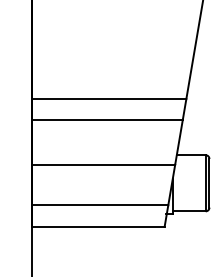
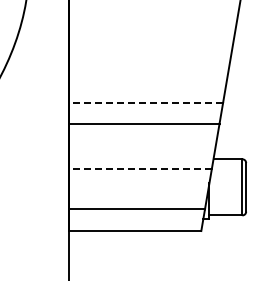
line: (108, 99) -> (145, 103), solid -> dashed
line: (102, 164) -> (139, 168), solid -> dashed

